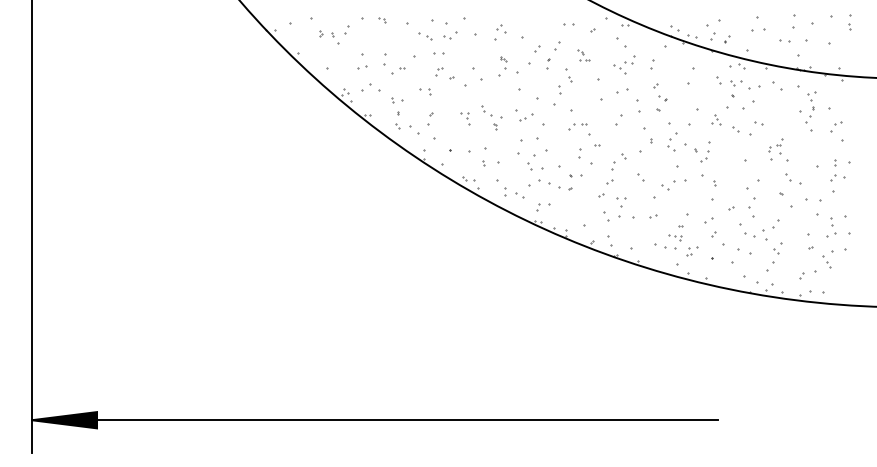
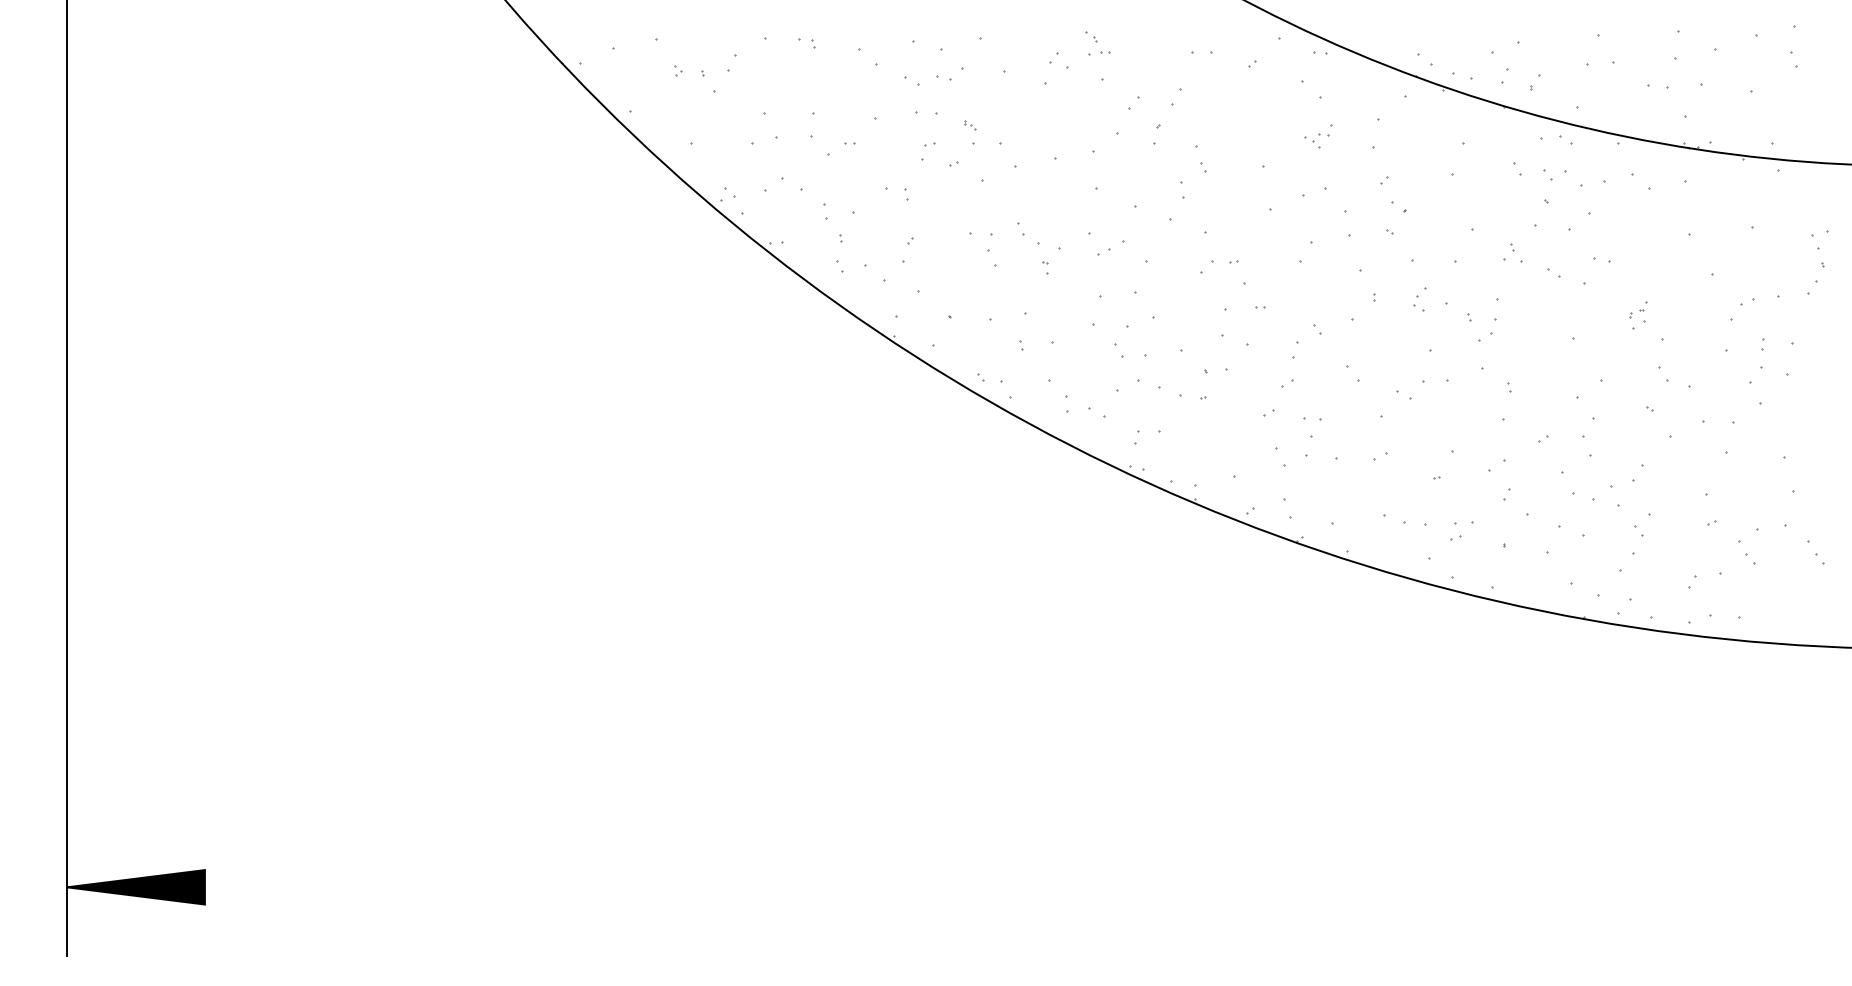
part: (849, 22) -> (1793, 47), size x1.4
part: (425, 36) -> (898, 76), size x1.6
part: (583, 55) -> (1097, 43), moved
part: (503, 62) -> (970, 131), moved
part: (624, 64) -> (1318, 136), size x0.6
part: (652, 64) -> (1377, 136), size x1.6
part: (362, 67) -> (765, 142), size x1.6
part: (397, 100) -> (839, 212), size x1.4
part: (810, 107) -> (1817, 262), moved
part: (465, 118) -> (983, 250), size x1.4
part: (836, 126) -> (1743, 309), moved
part: (672, 141) -> (1420, 298), size x0.6
part: (775, 149) -> (1637, 315), size x0.6
part: (579, 153) -> (1223, 324), size x1.6
part: (837, 177) -> (1768, 374), size x1.4
part: (831, 227) -> (1755, 480), removed
part: (675, 237) -> (1426, 501), removed
part: (859, 261) -> (1815, 552), added
line: (374, 420) -> (790, 887), removed

